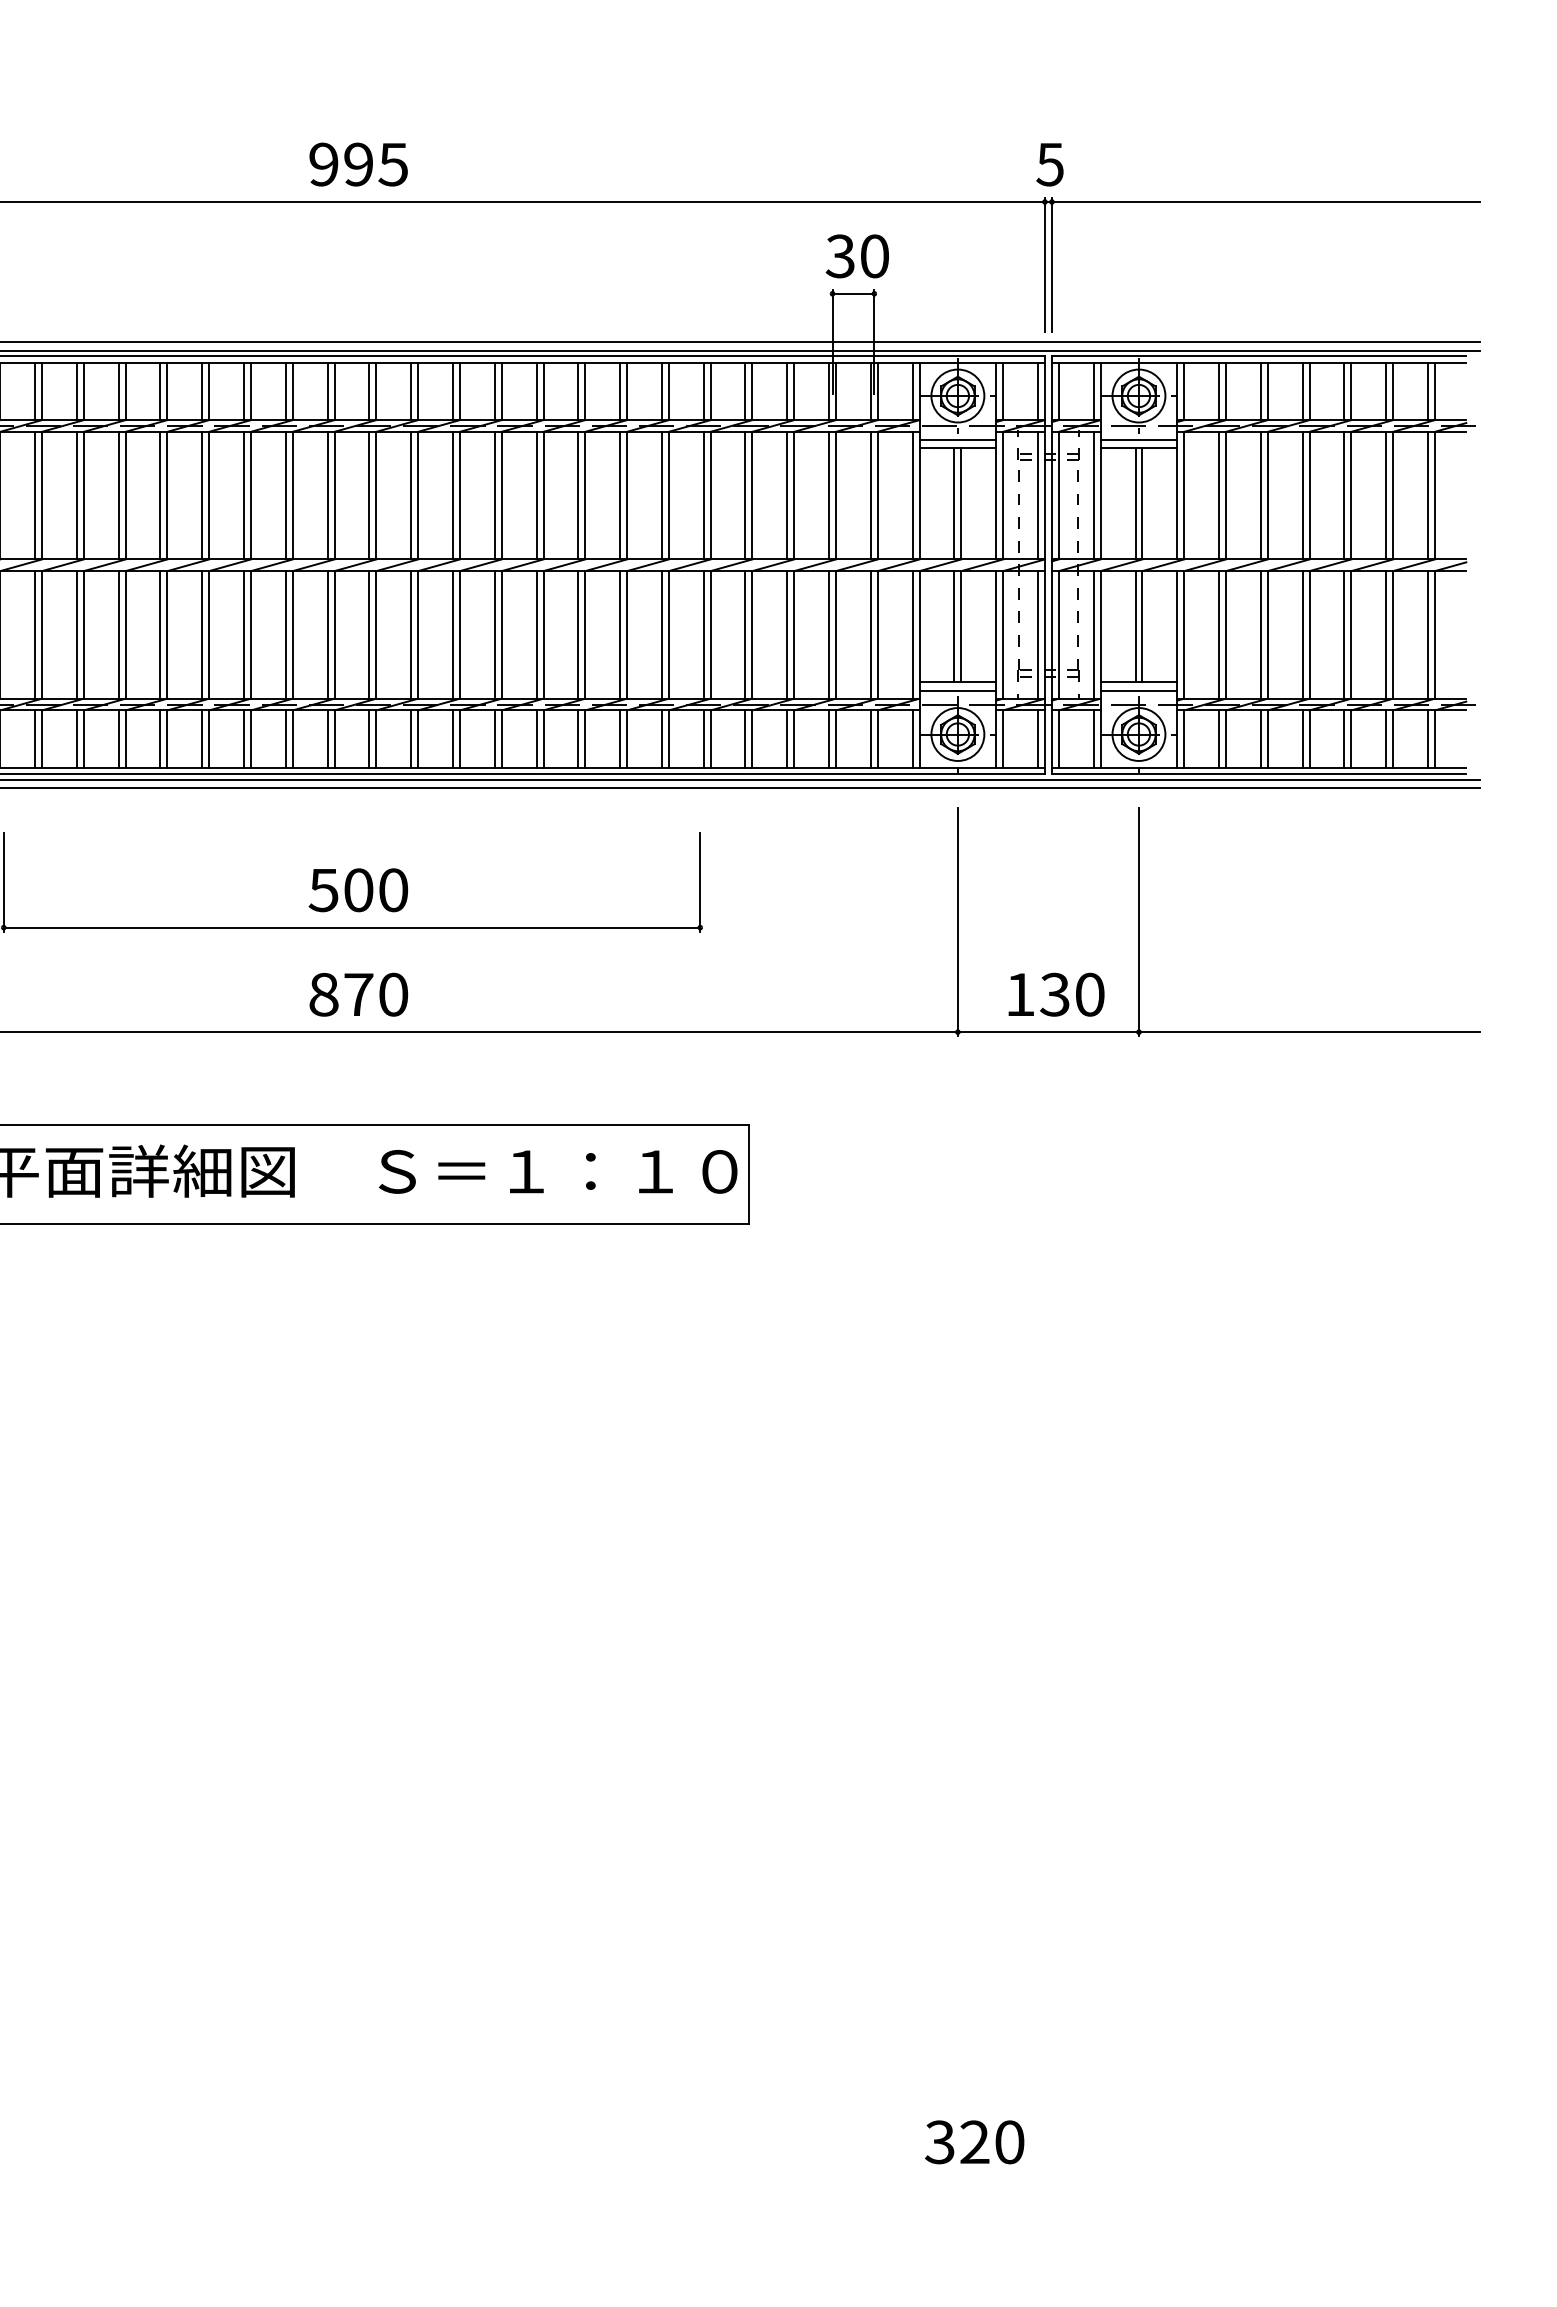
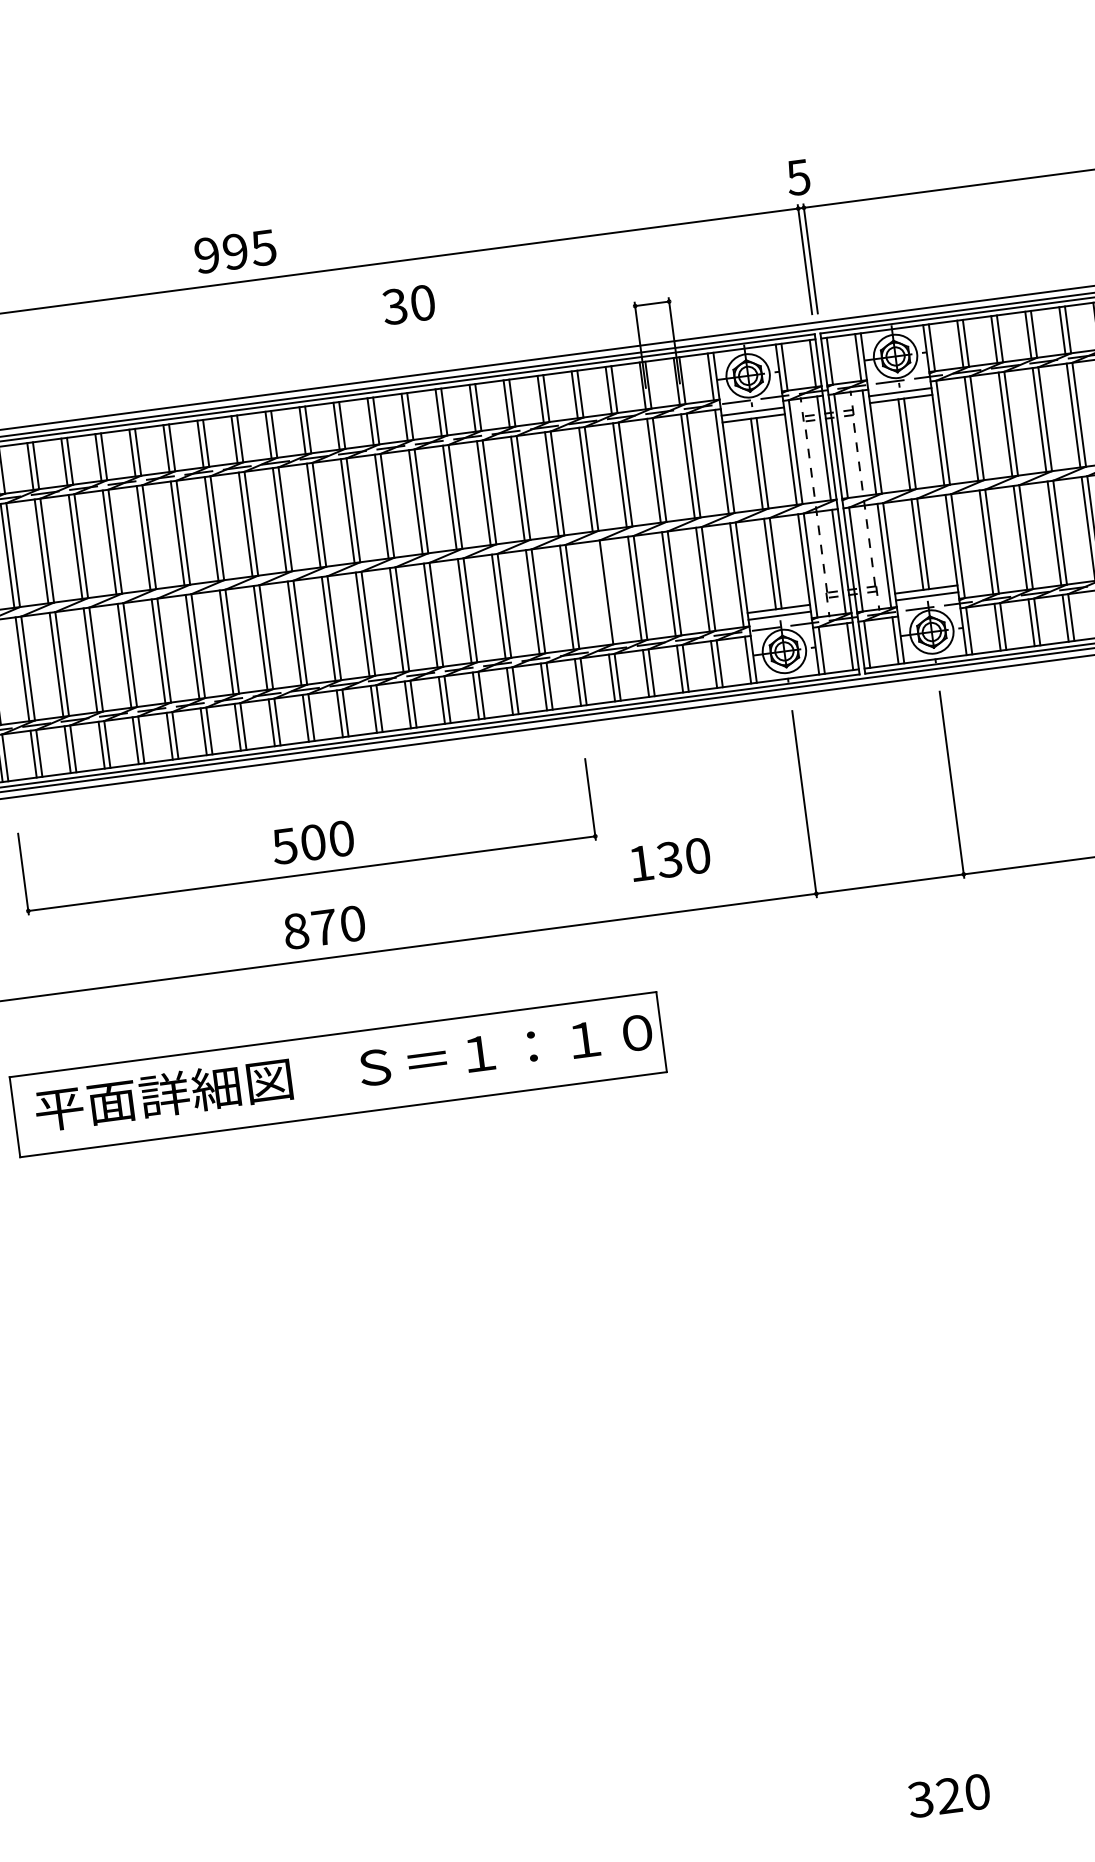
text: (856, 256) -> (408, 305), moved
line: (745, 634) -> (600, 592), removed
text: (1056, 994) -> (670, 859), moved

